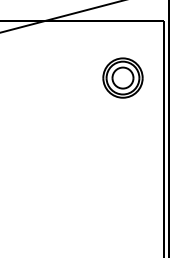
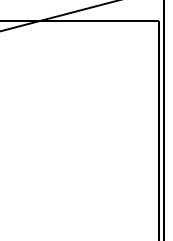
part: (122, 77) -> (118, 77), removed

